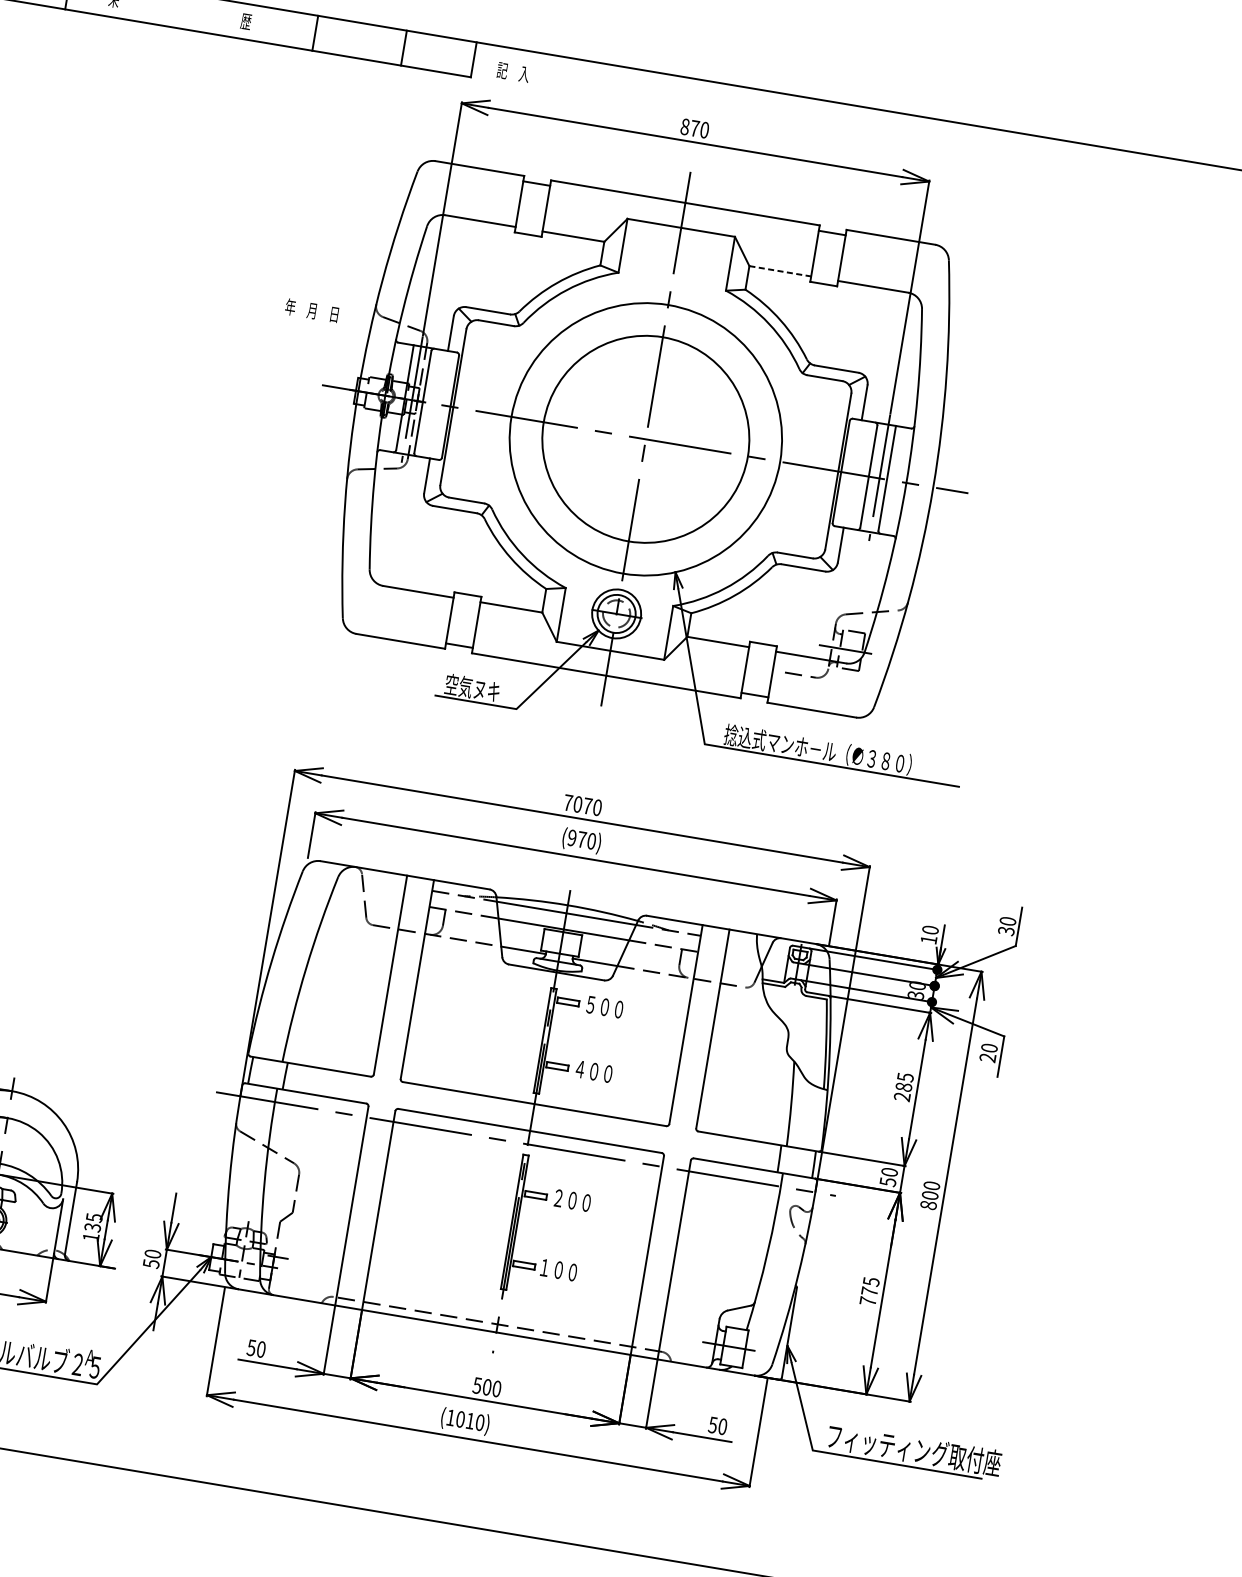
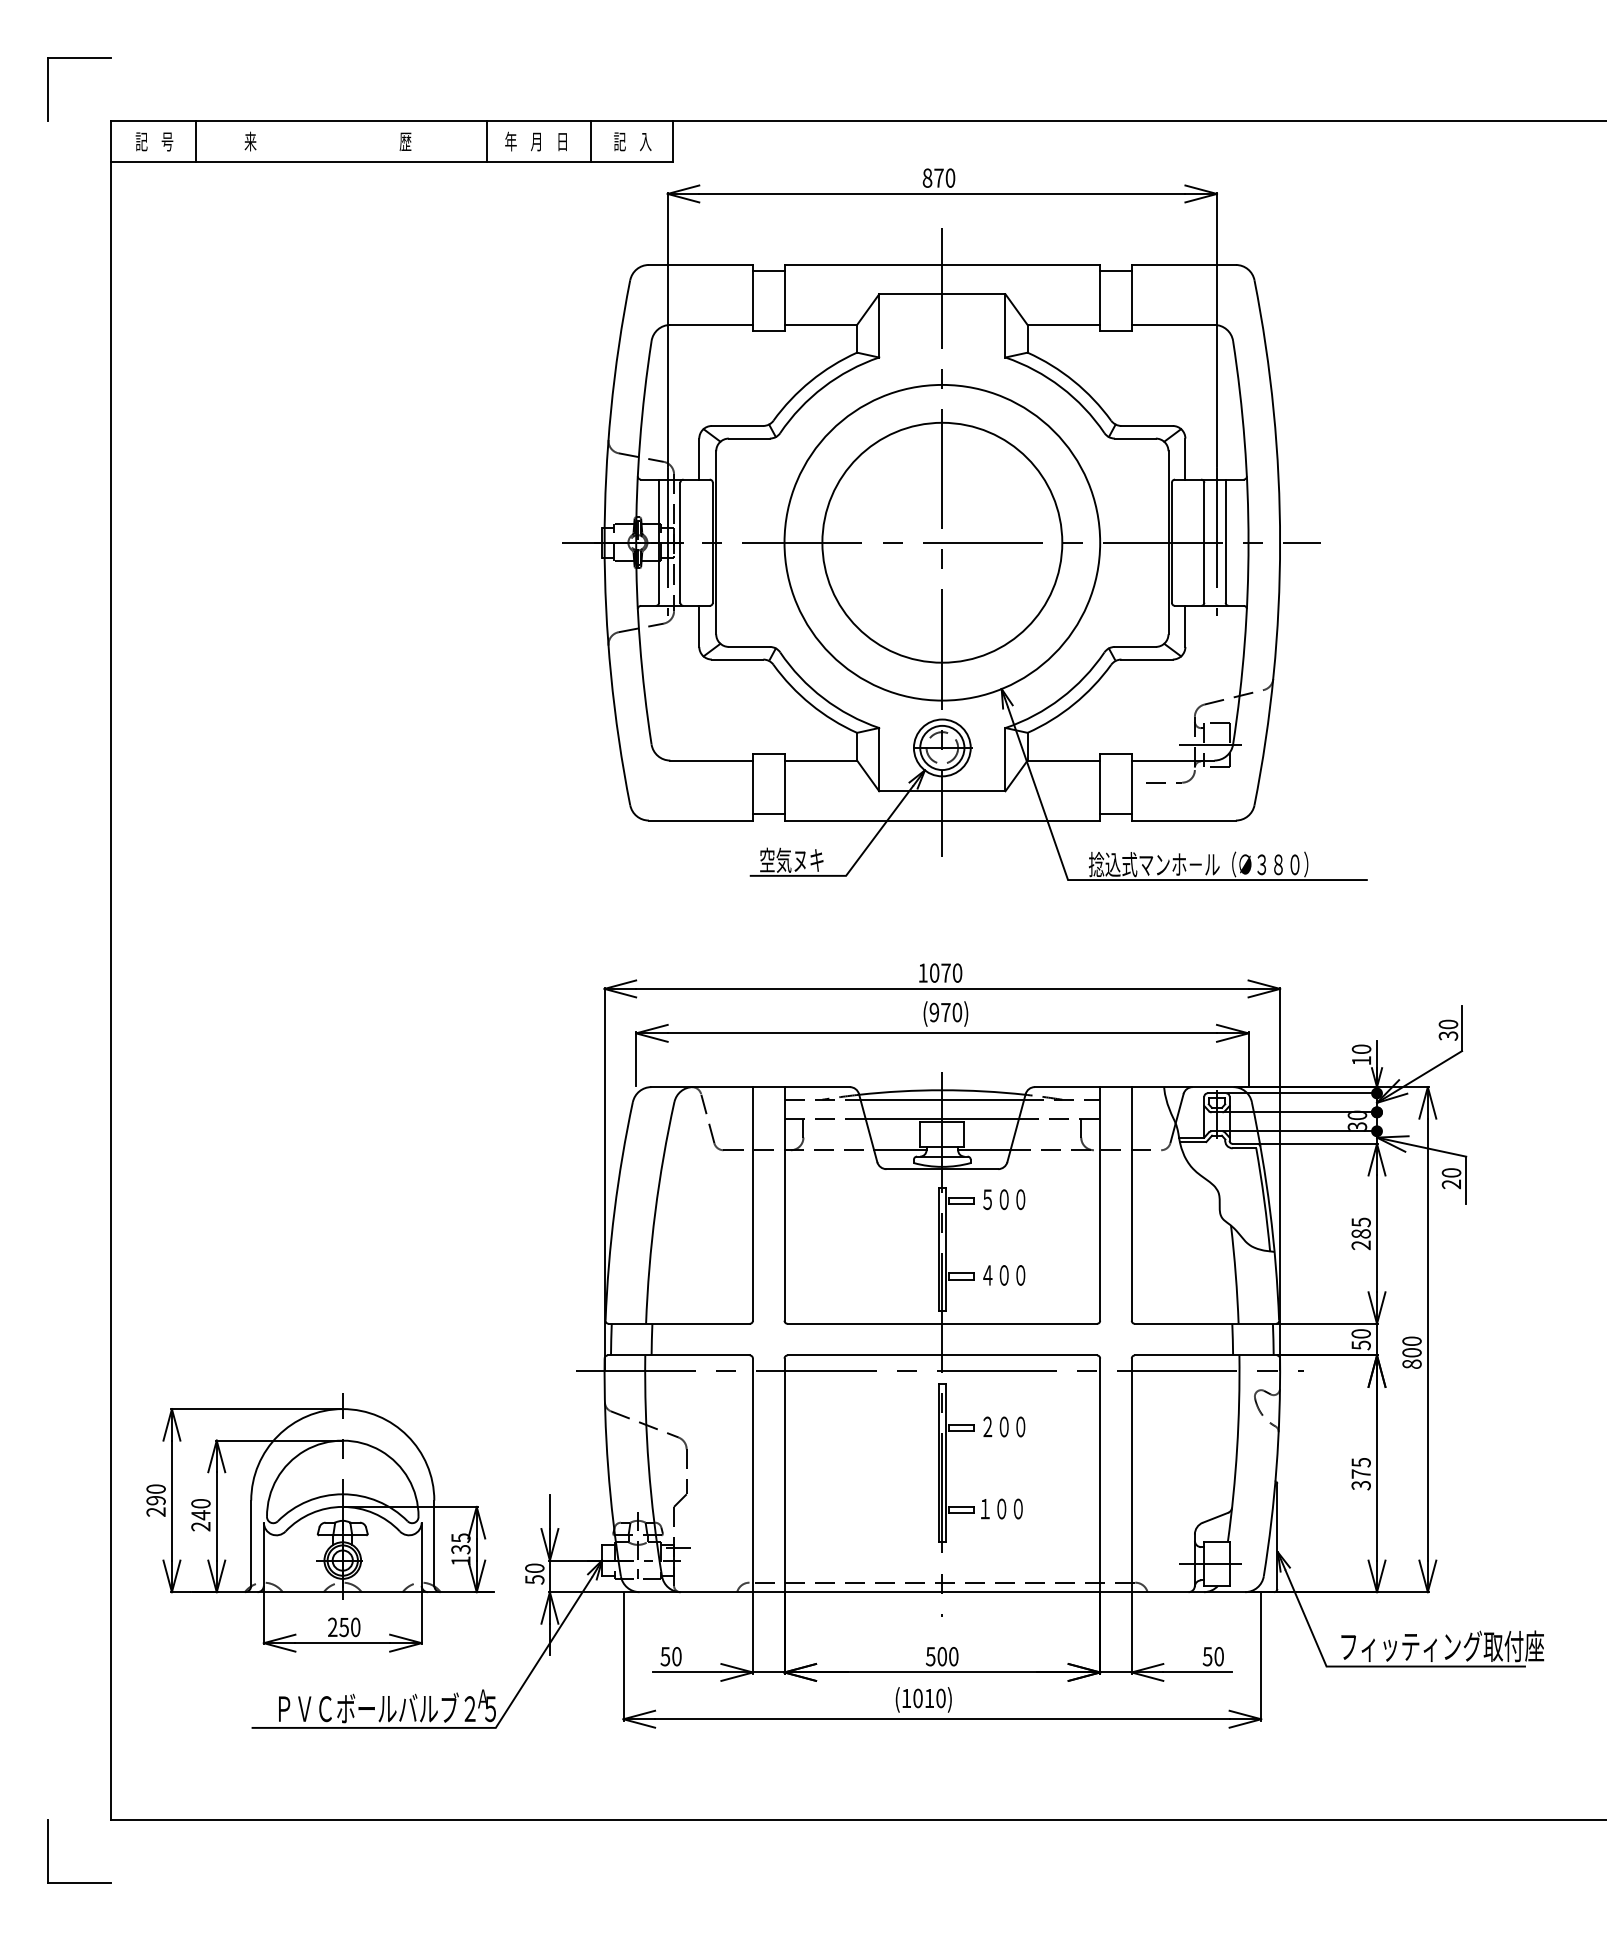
text: (513, 72) -> (632, 141), moved
line: (780, 270) -> (1064, 324), dashed -> solid
text: (311, 310) -> (535, 141), moved
text: (567, 802) -> (922, 972), 7070 -> 1070
text: (867, 1301) -> (1360, 1485), 775 -> 375

